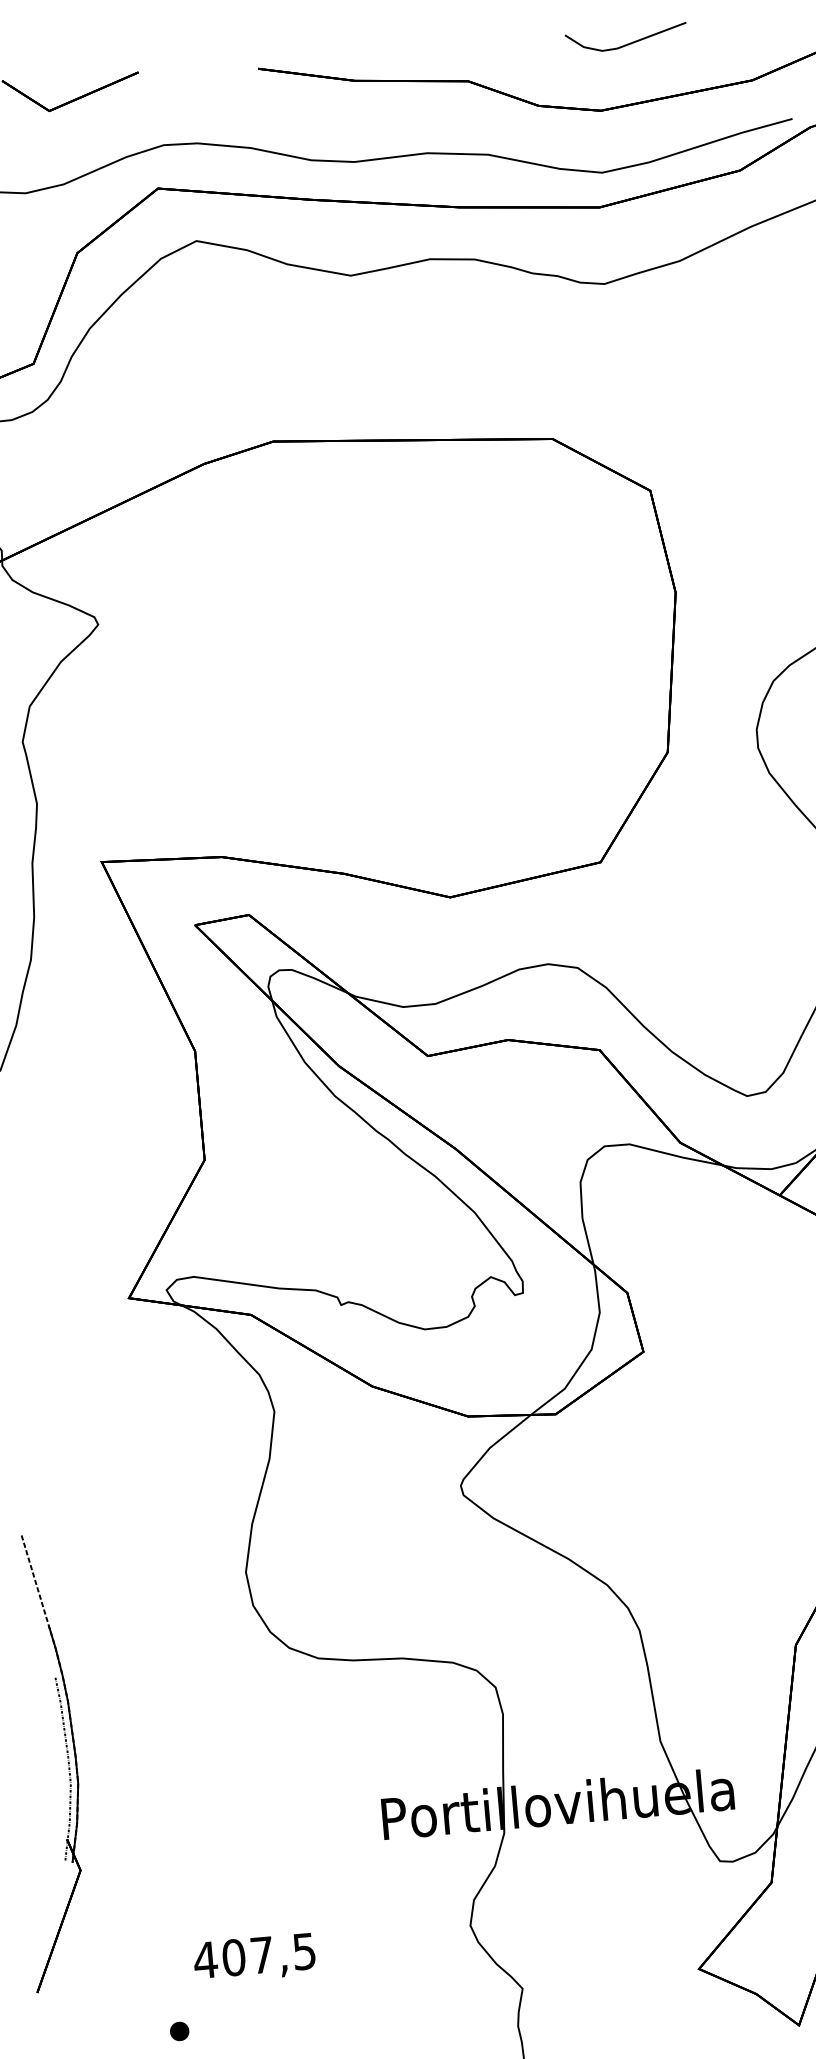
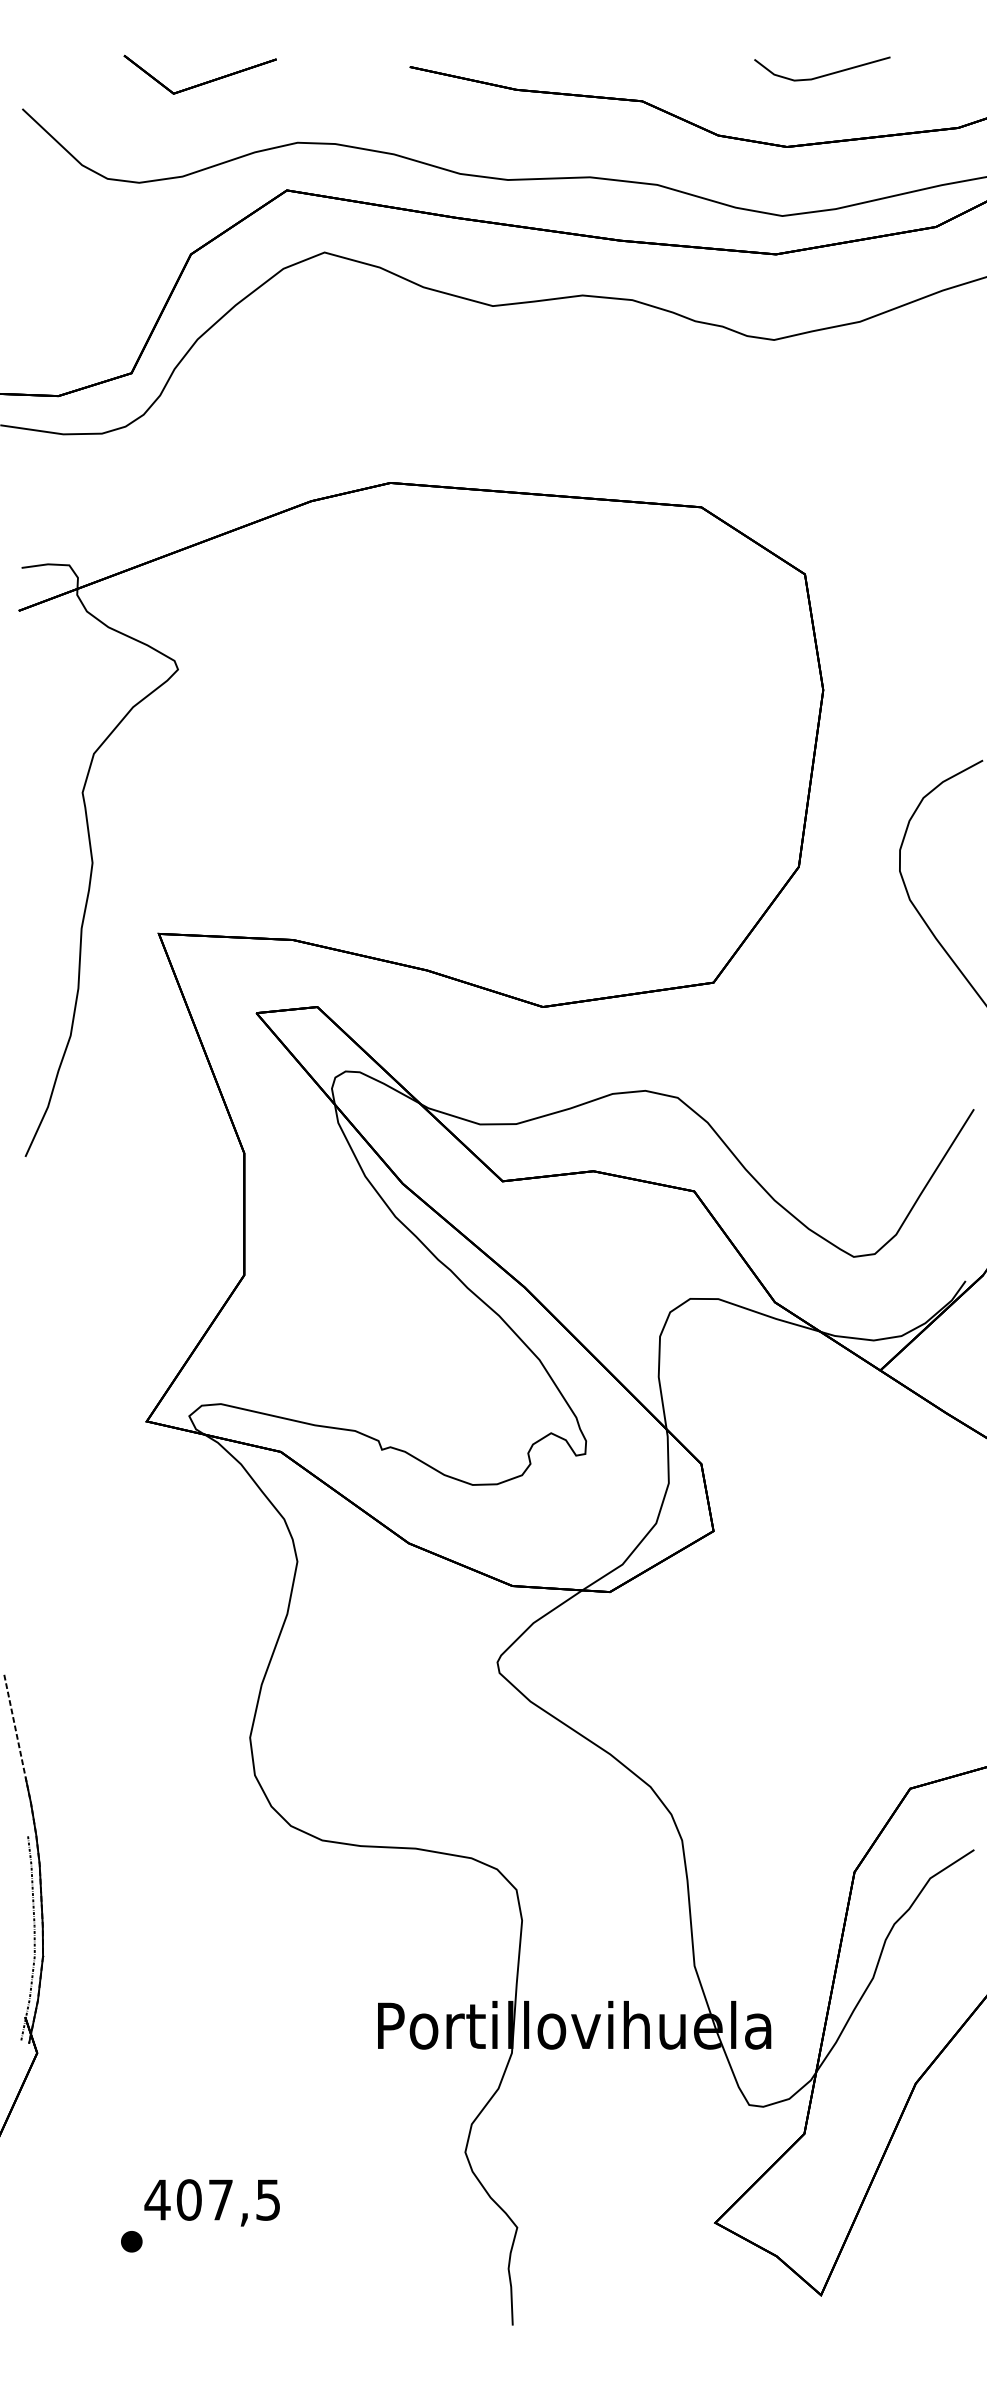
text: (253, 1958) -> (211, 2202), moved

